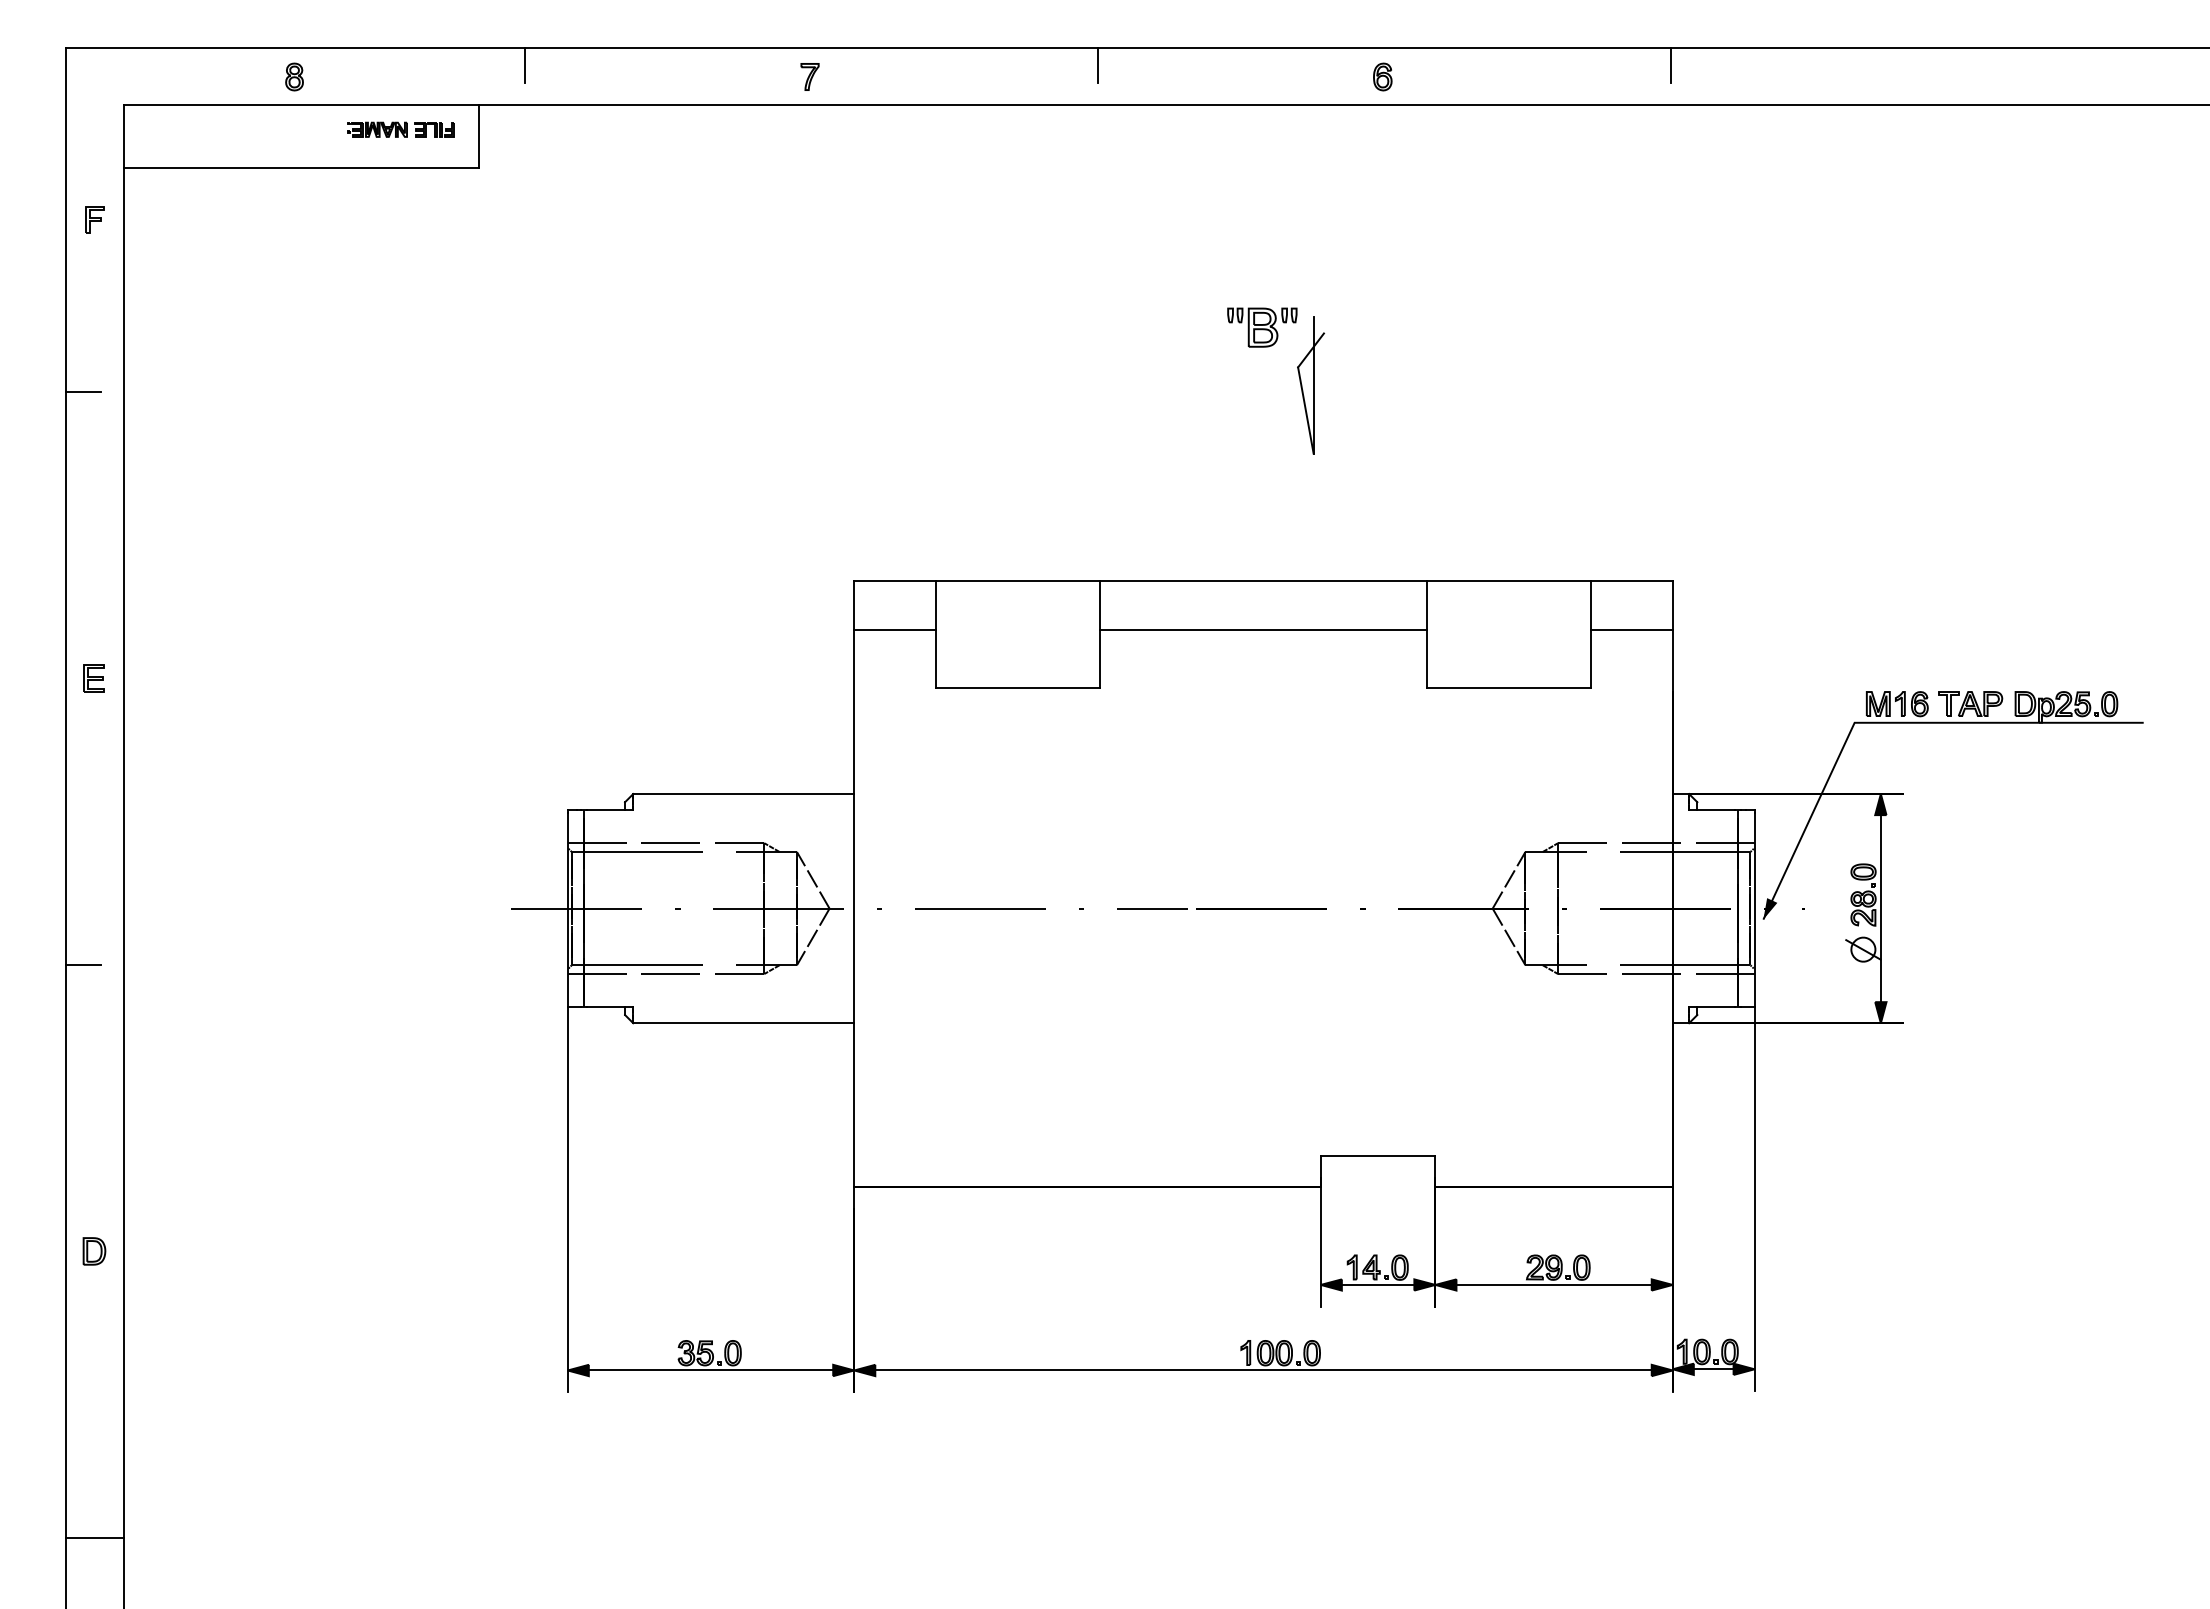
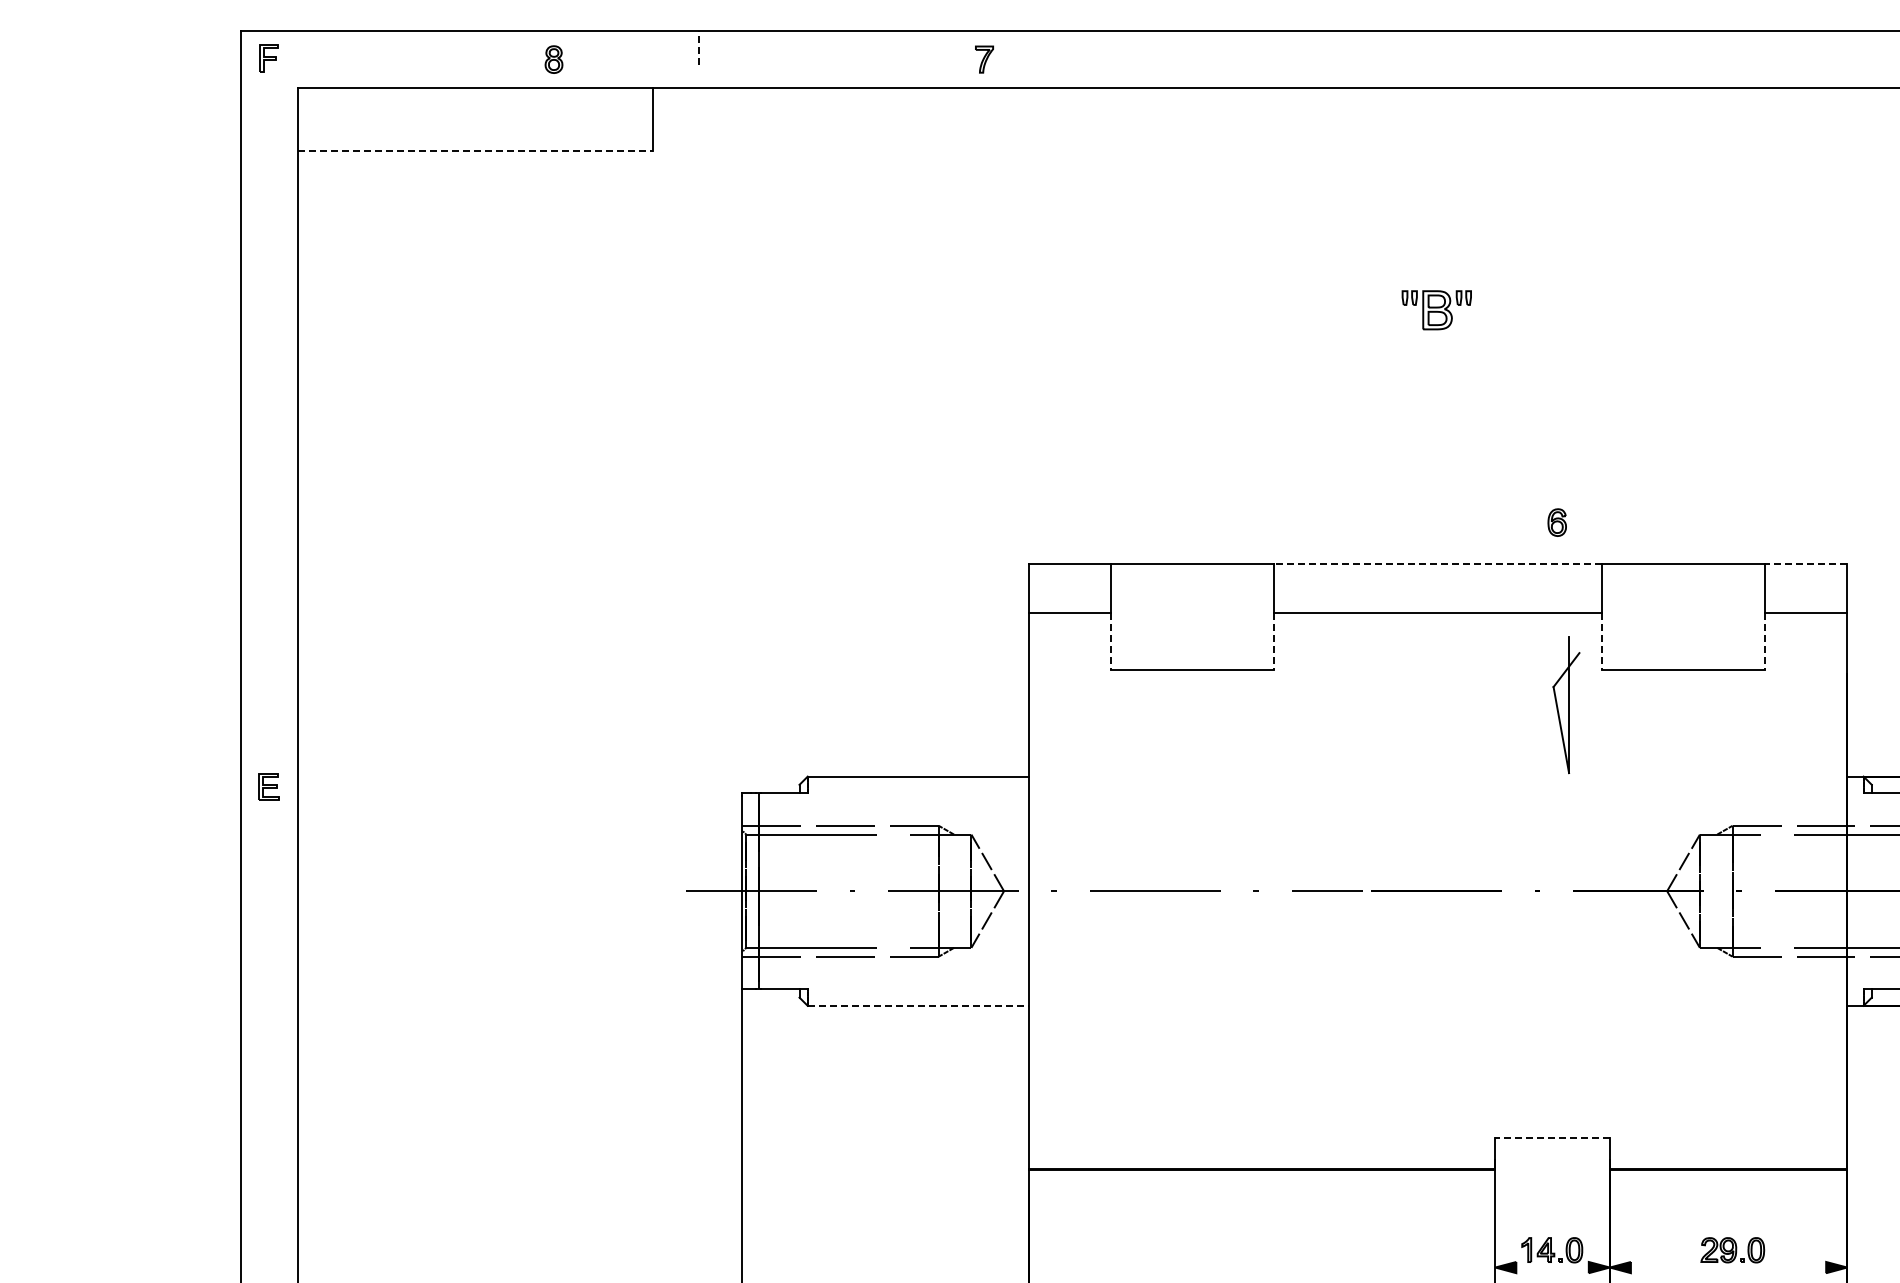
line: (524, 64) -> (698, 47), solid -> dashed
line: (1097, 65) -> (1271, 48), removed
line: (1670, 65) -> (1844, 48), removed
part: (294, 76) -> (553, 59), moved
part: (1382, 76) -> (1556, 522), moved
part: (400, 129) -> (574, 112), removed
line: (301, 168) -> (475, 151), solid -> dashed
part: (94, 219) -> (268, 58), moved
part: (1310, 385) -> (1565, 705), moved
line: (83, 391) -> (257, 374), removed
line: (1263, 581) -> (1437, 564), solid -> dashed
line: (1631, 581) -> (1805, 564), solid -> dashed
line: (936, 659) -> (1110, 642), solid -> dashed
line: (1099, 659) -> (1273, 642), solid -> dashed
line: (1427, 659) -> (1601, 642), solid -> dashed
line: (1590, 659) -> (1764, 642), solid -> dashed
part: (93, 678) -> (267, 787), moved
line: (83, 964) -> (257, 947), removed
line: (743, 1023) -> (917, 1006), solid -> dashed
line: (1377, 1155) -> (1551, 1138), solid -> dashed
part: (94, 1251) -> (268, 1234), removed
line: (1377, 1284) -> (1551, 1267), removed
line: (1553, 1284) -> (1727, 1267), removed

